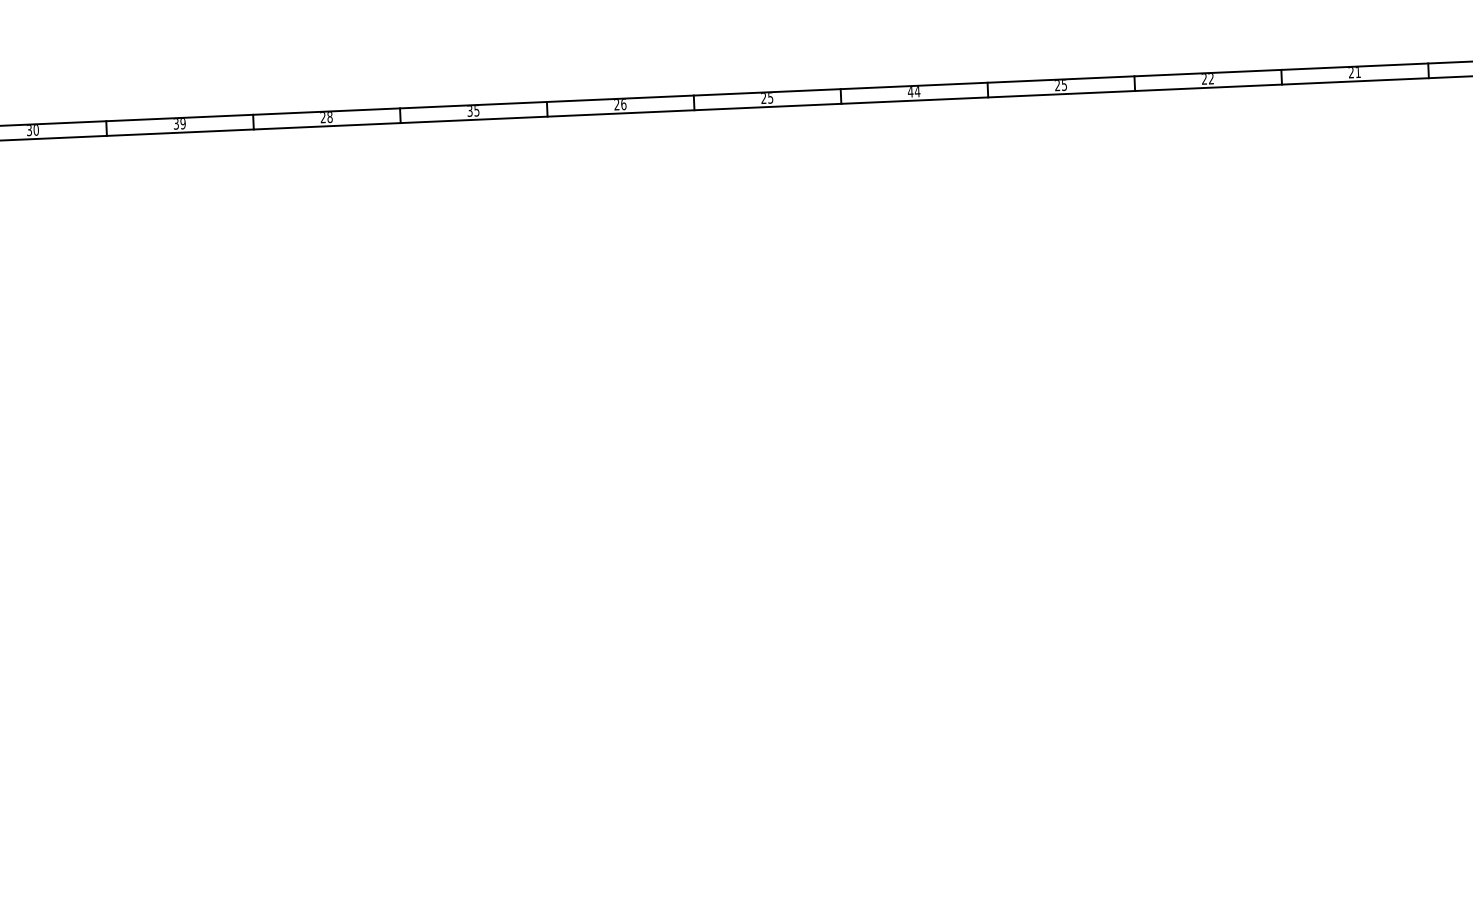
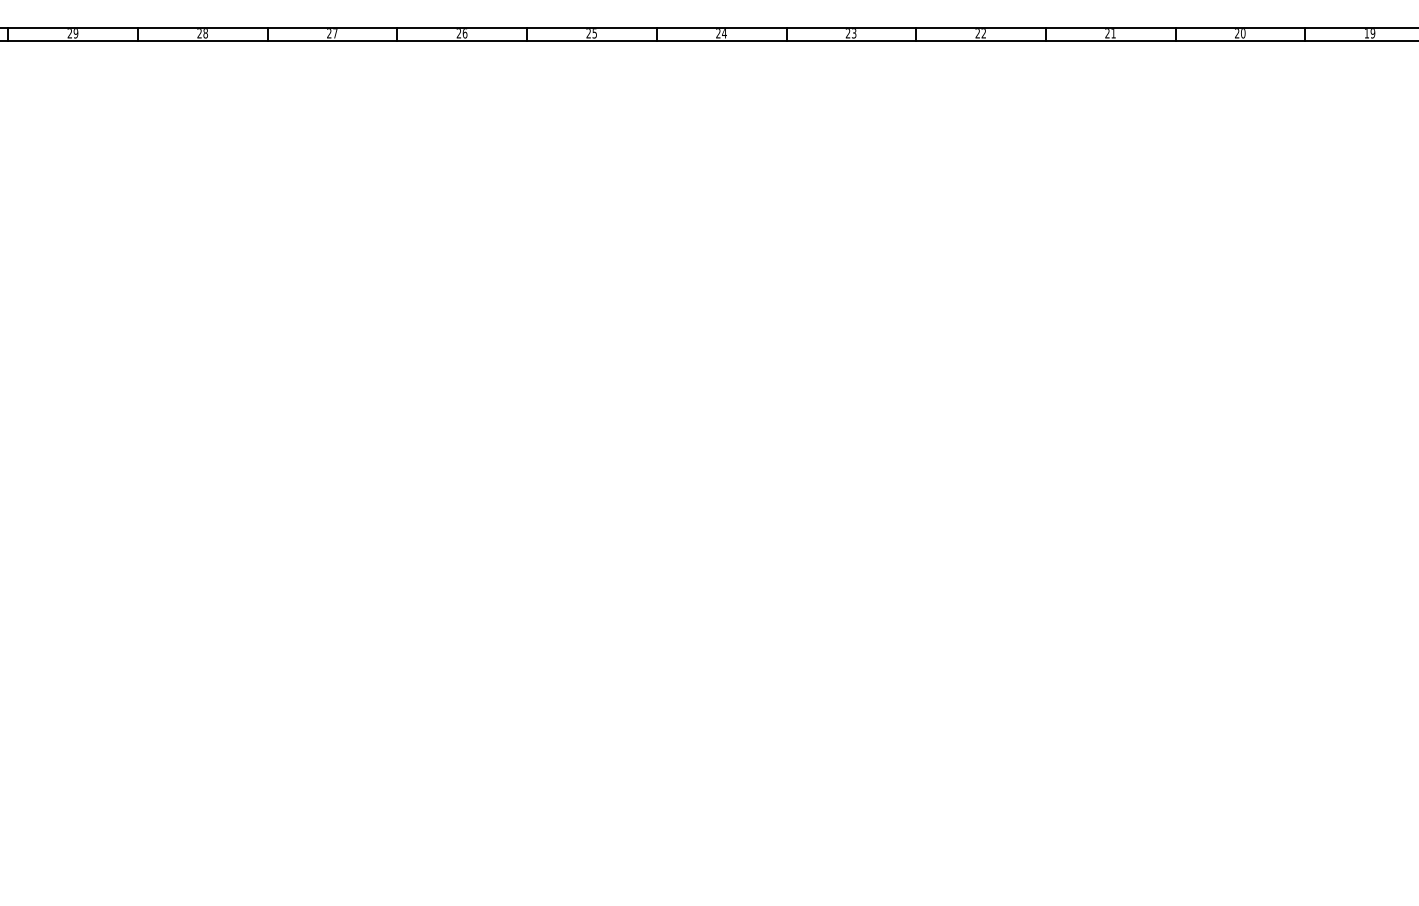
text: (1064, 84) -> (854, 32), 25 -> 23
text: (909, 91) -> (717, 33), 44 -> 24
text: (473, 111) -> (332, 33), 35 -> 27
text: (175, 124) -> (69, 33), 39 -> 29

